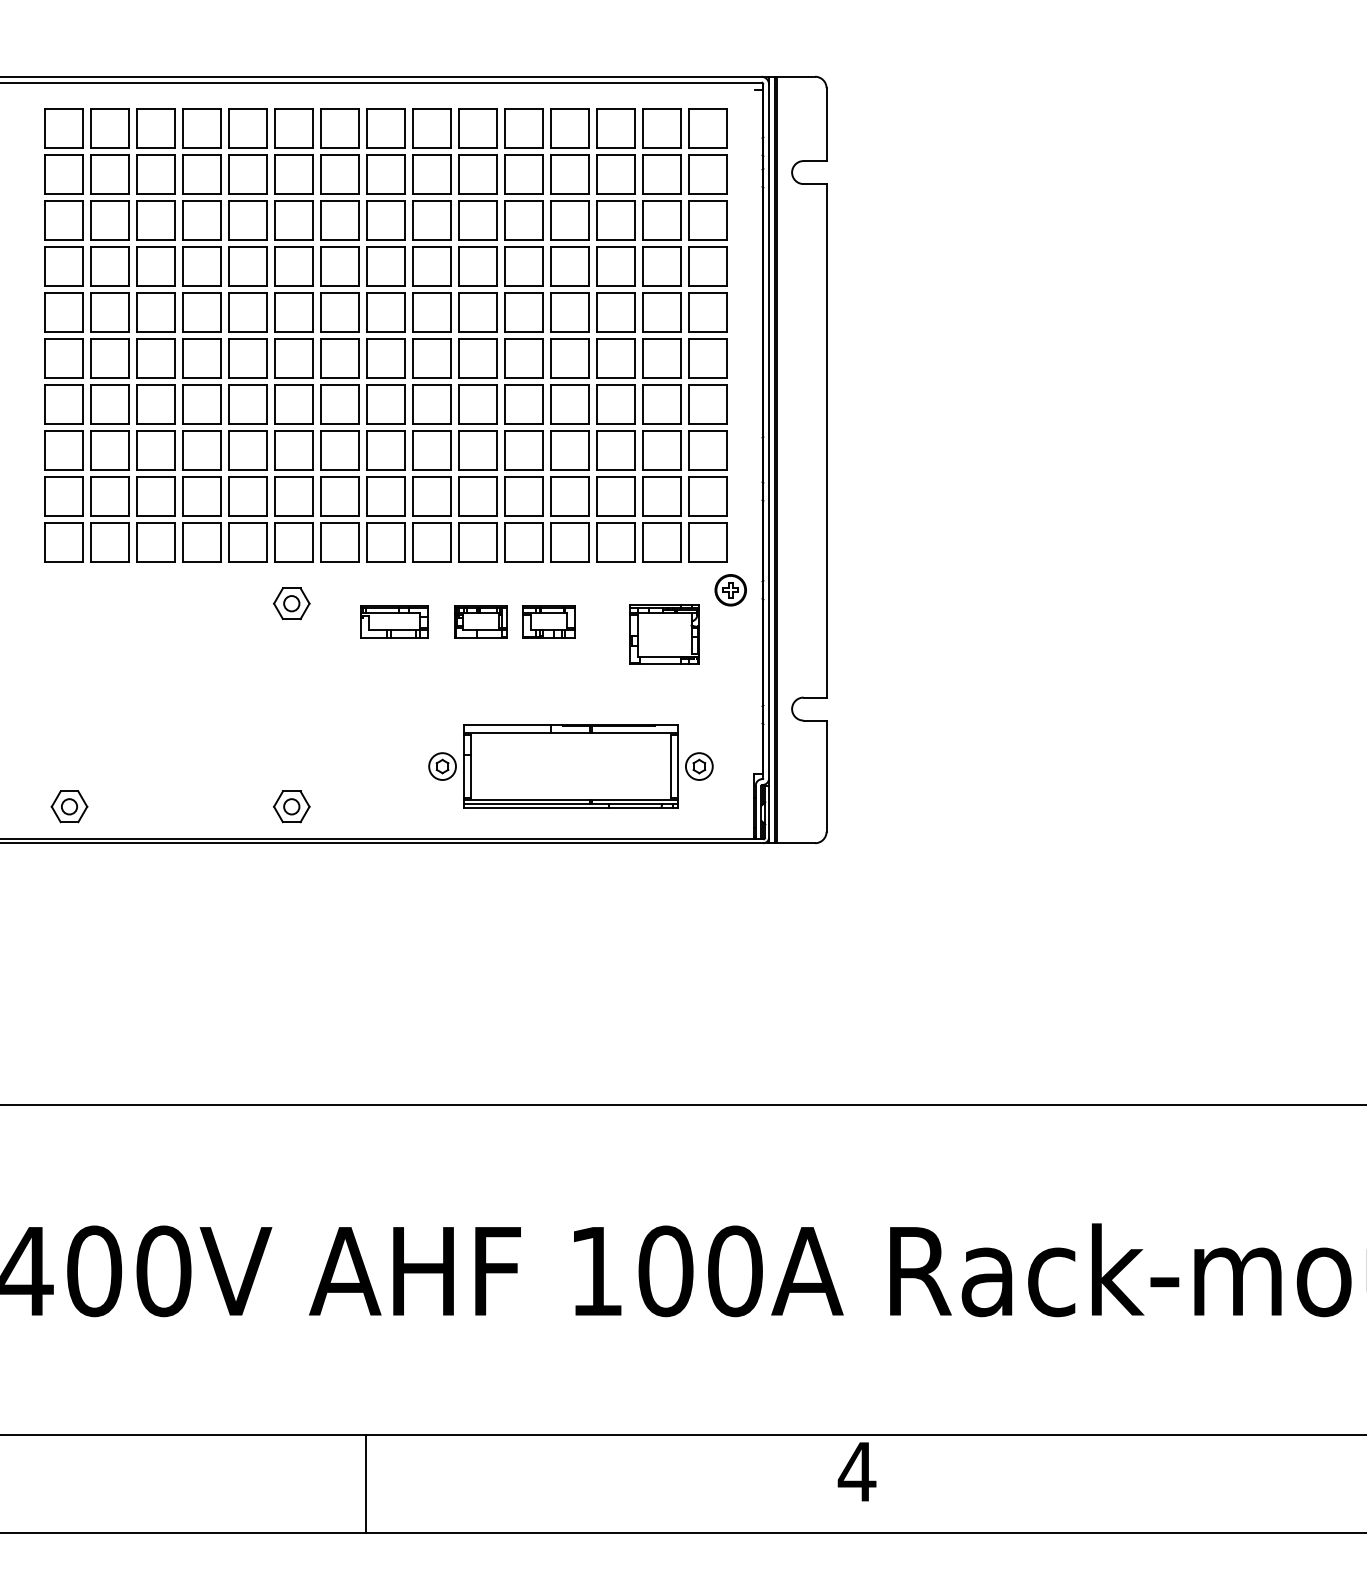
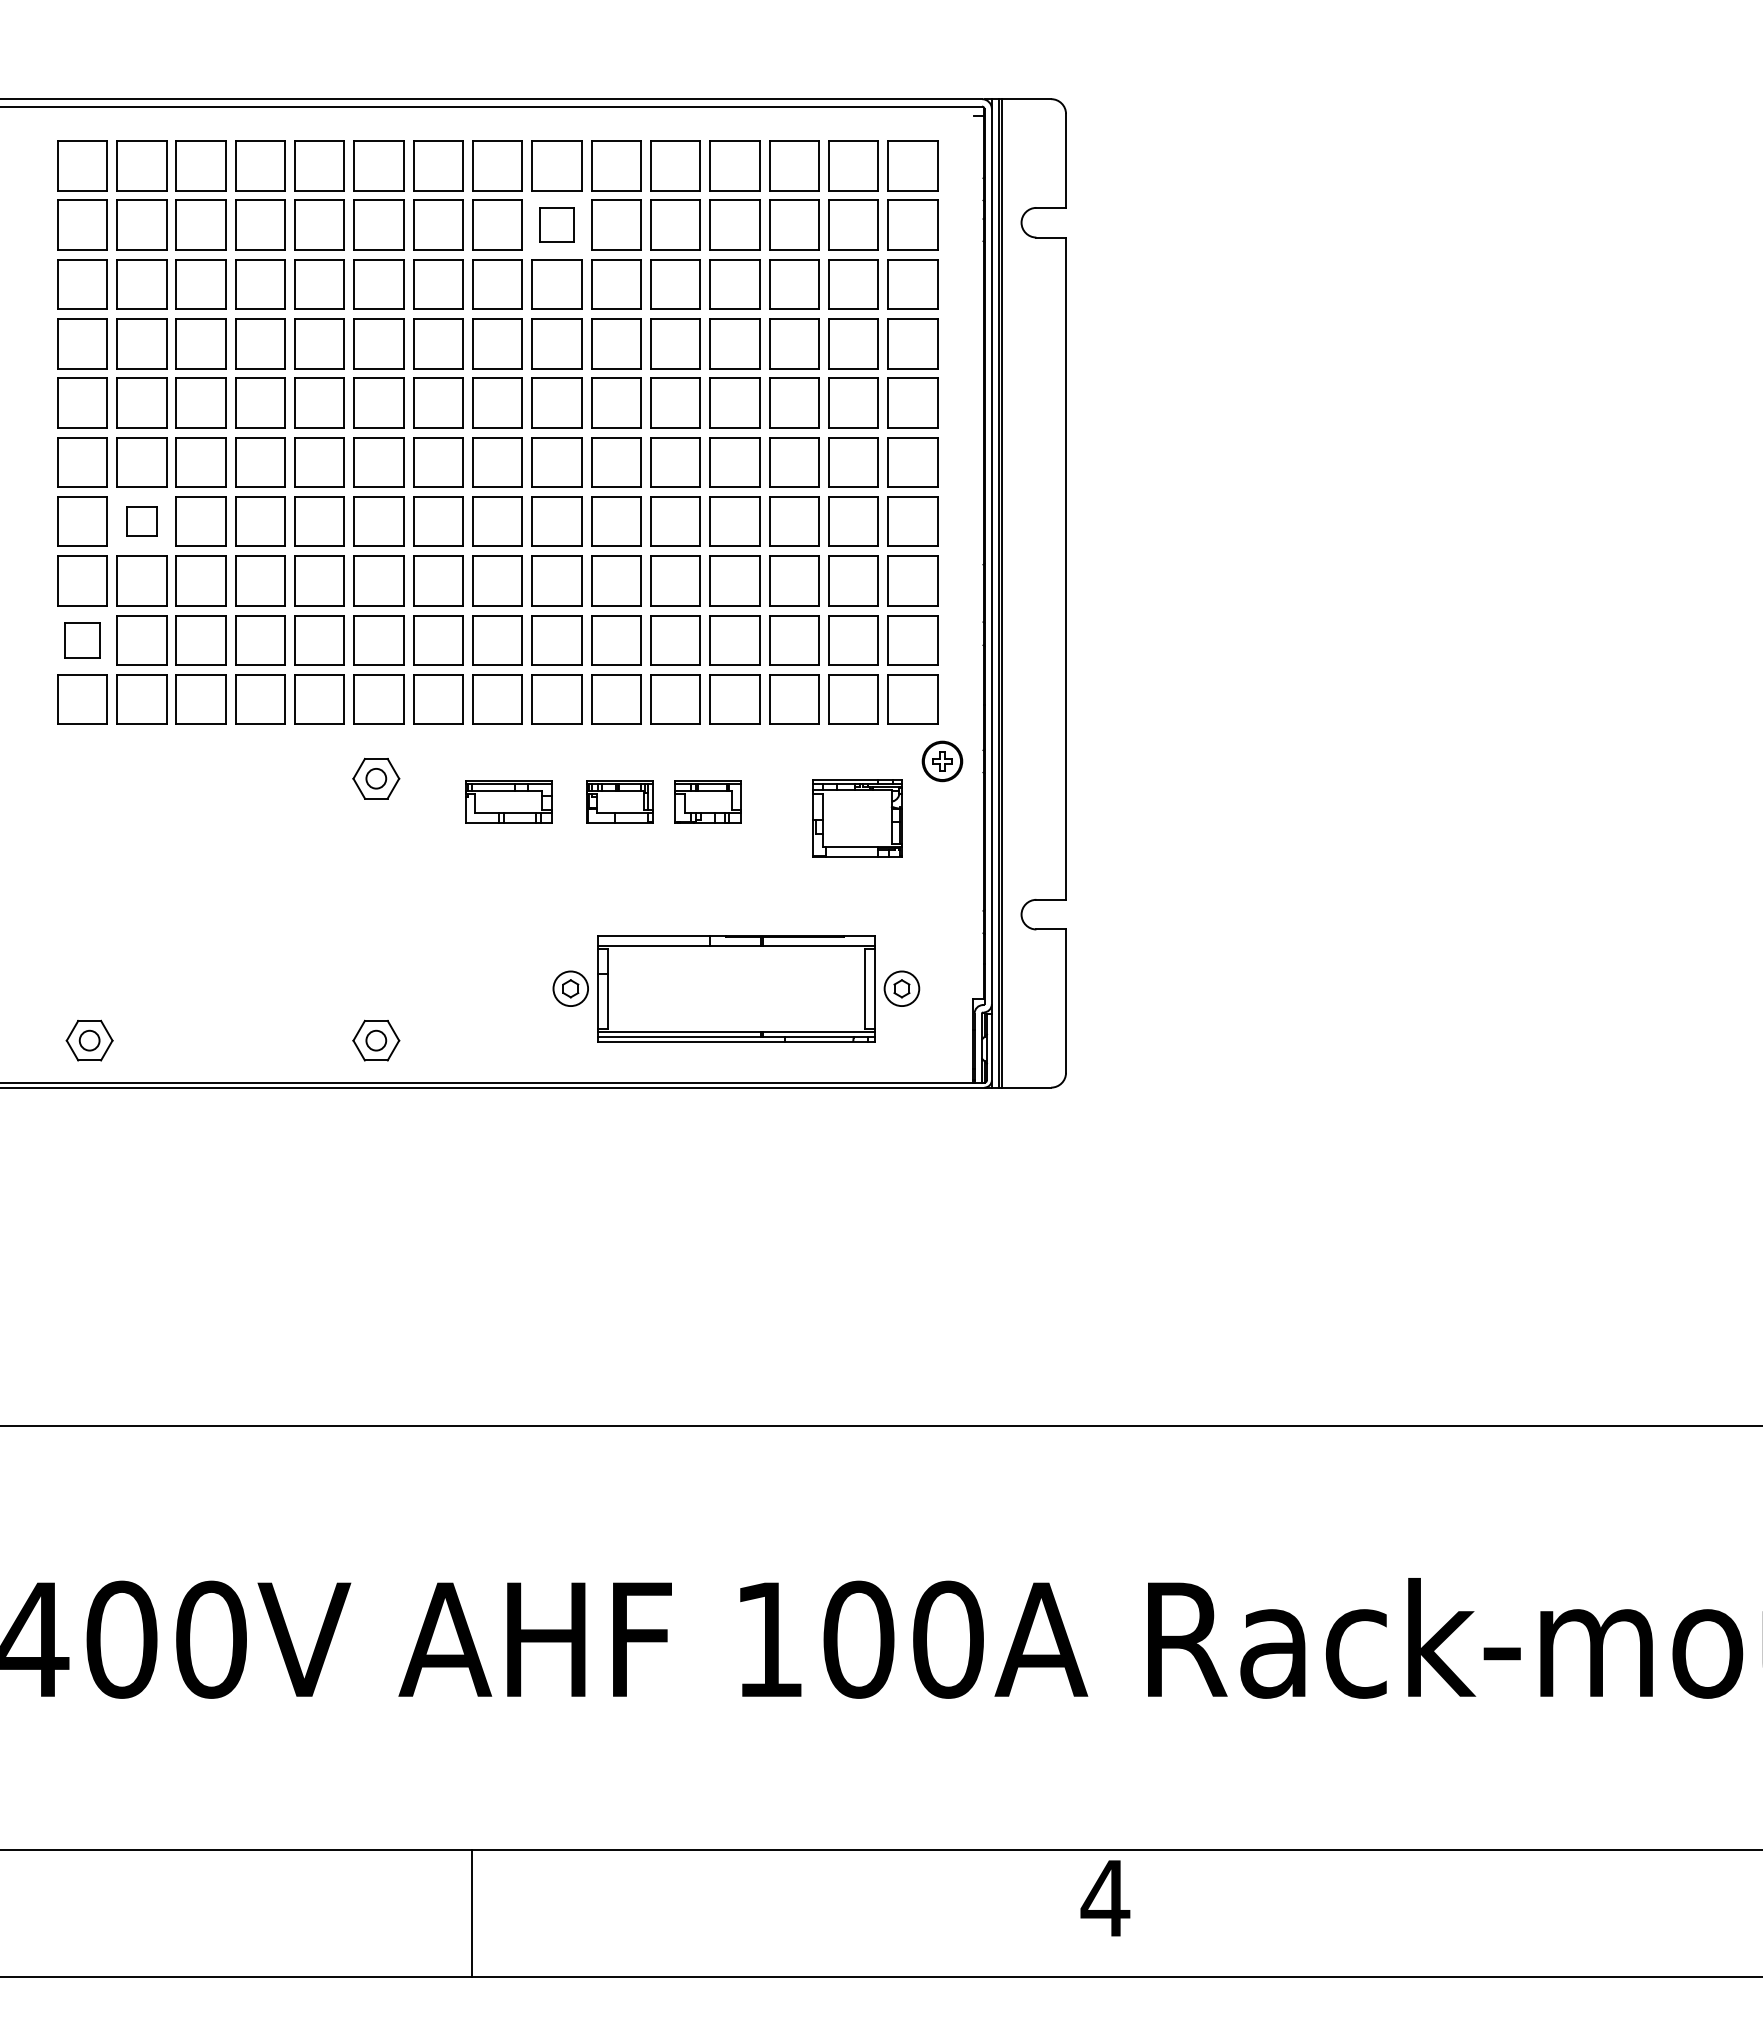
part: (431, 173) -> (556, 224), size x0.7
part: (109, 404) -> (141, 521), size x0.6
part: (63, 496) -> (82, 640), size x0.7

